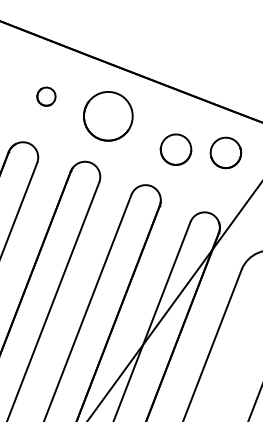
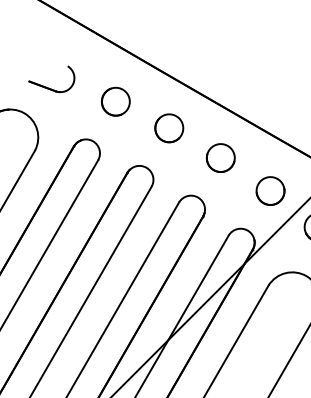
part: (45, 96) -> (115, 101), size x1.67
part: (108, 116) -> (169, 128), size x0.62
part: (175, 149) -> (220, 157), moved
part: (225, 152) -> (270, 190), moved

